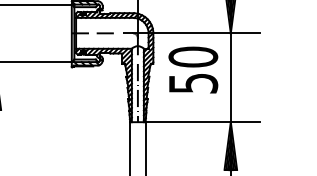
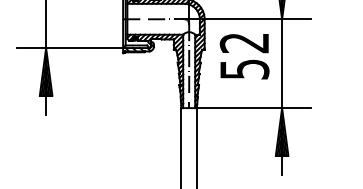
text: (193, 56) -> (244, 42), 50 -> 52

